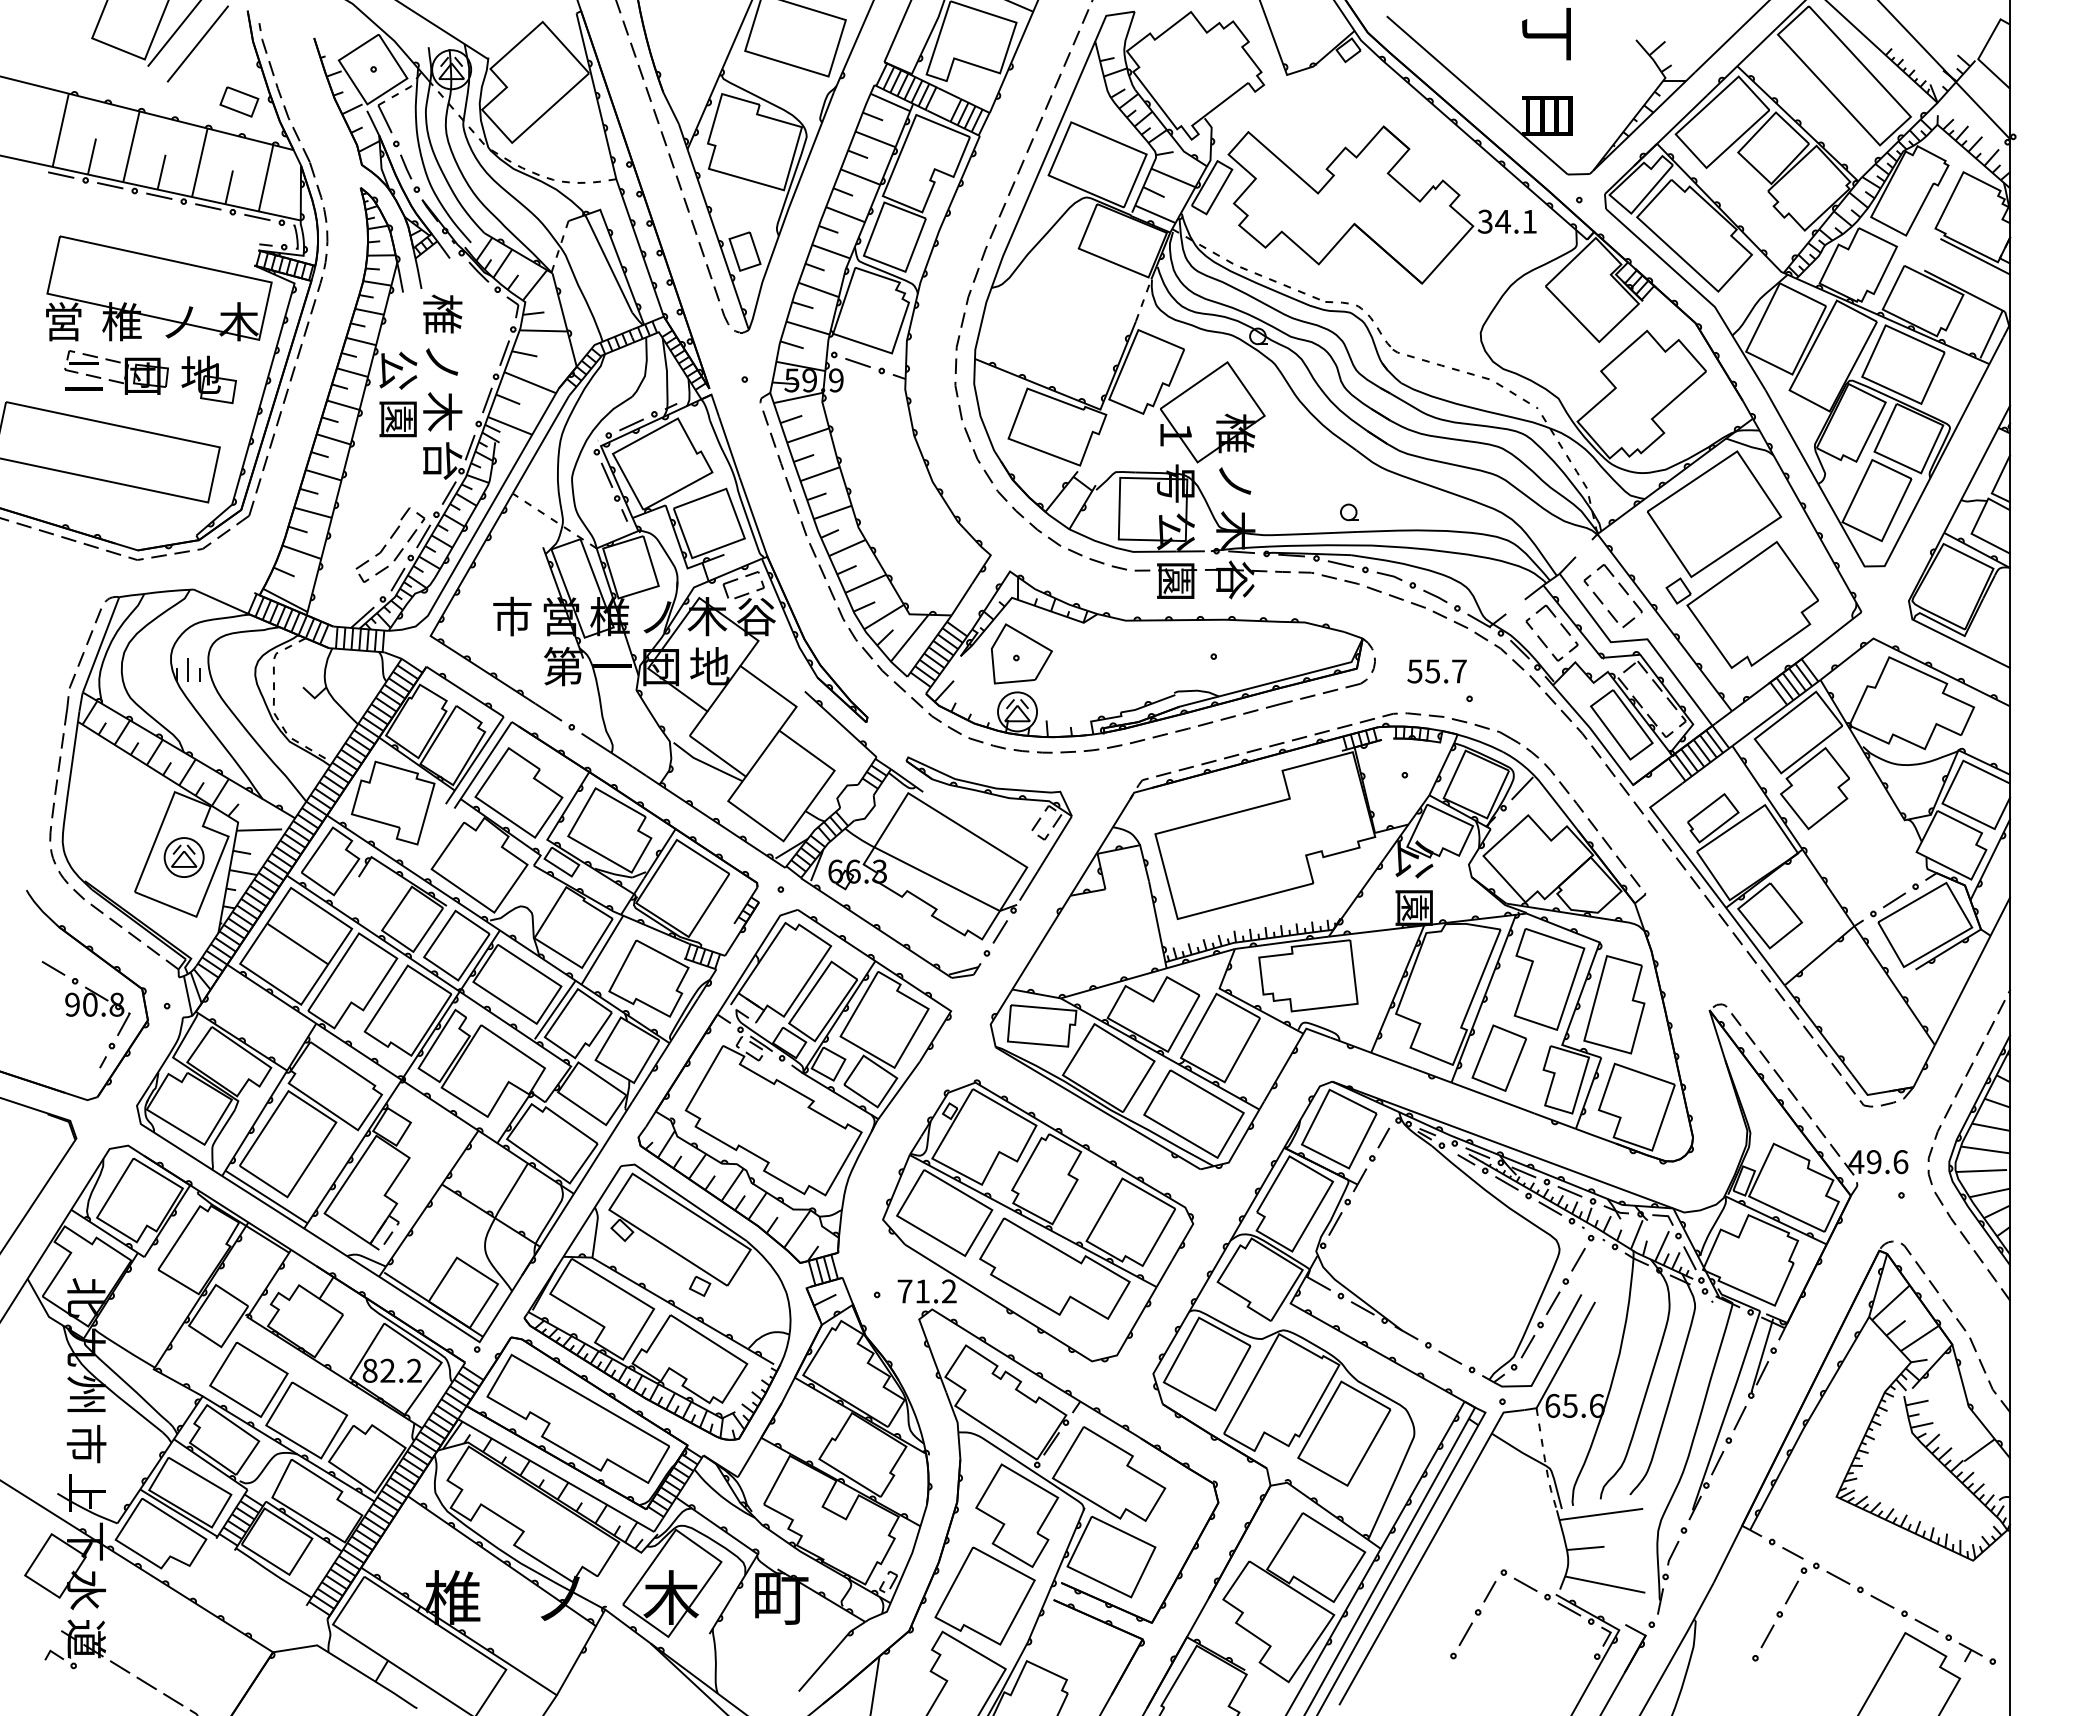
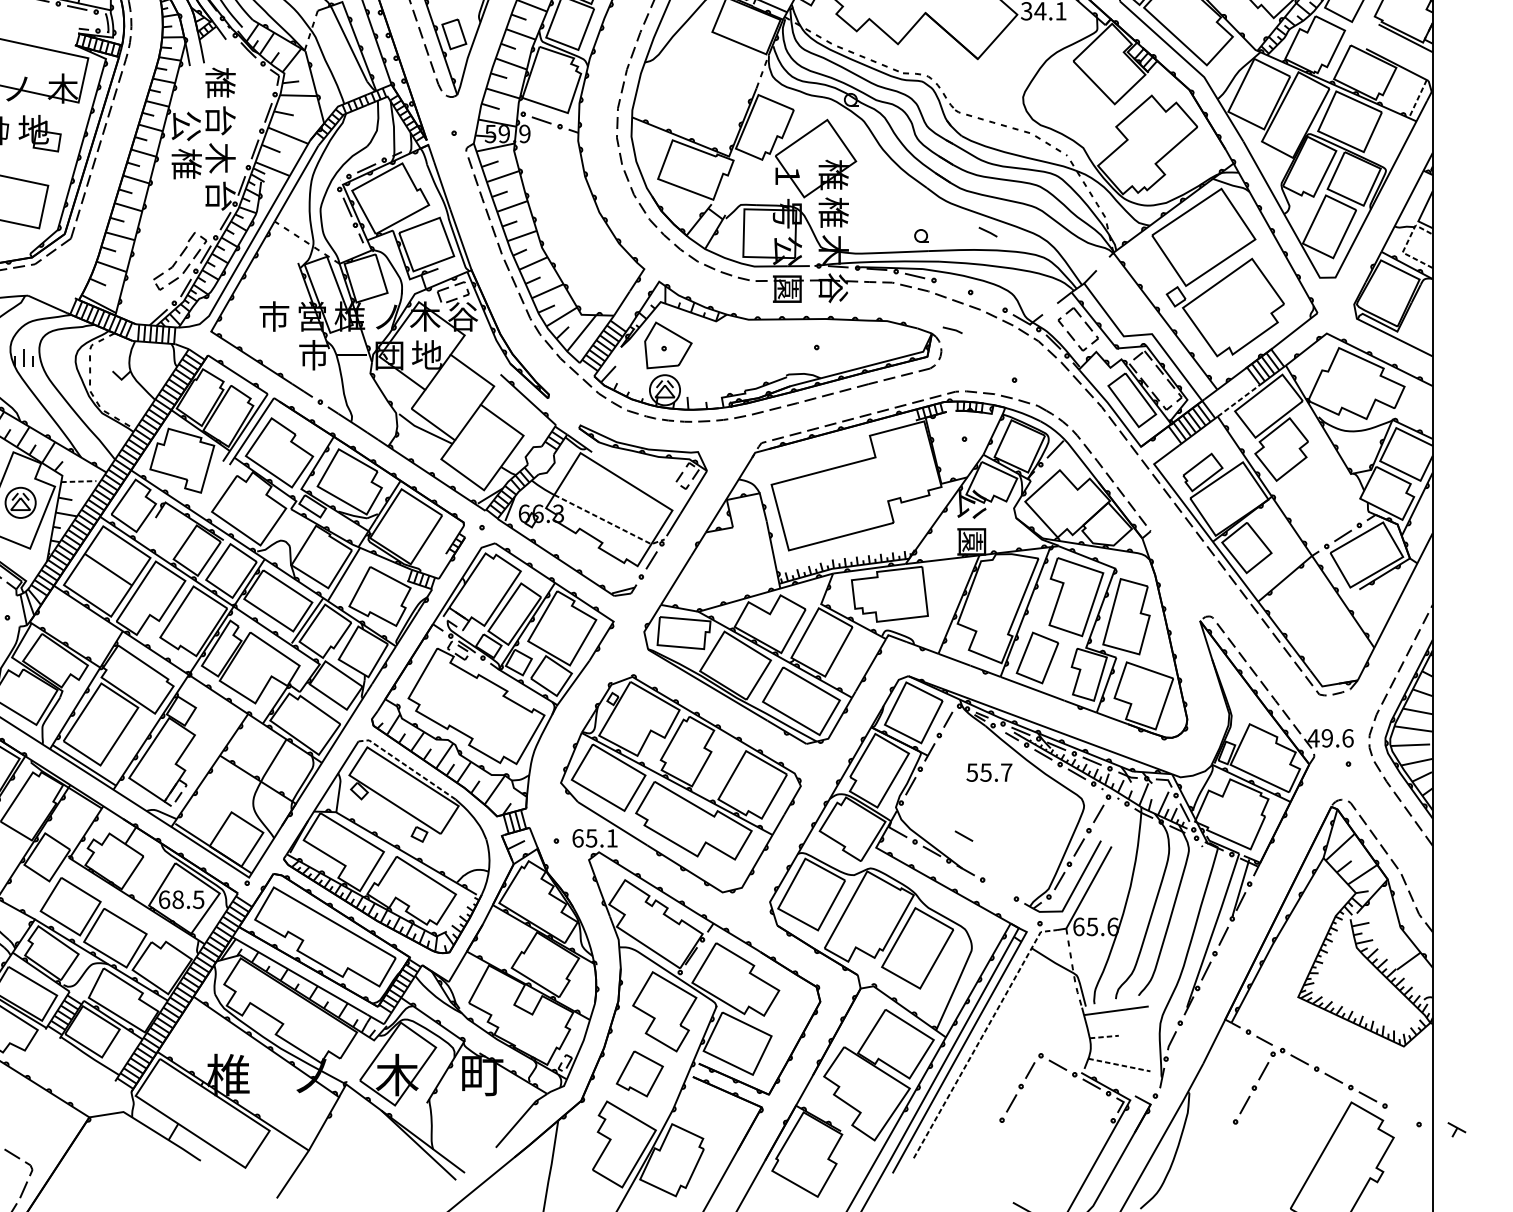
line: (1991, 334) -> (1418, 98), solid -> dashed
text: (442, 363) -> (220, 120), ノ -> 台
text: (398, 419) -> (186, 164), 園 -> 椎
text: (1235, 481) -> (833, 212), ノ -> 椎
line: (1976, 524) -> (1406, 245), solid -> dashed
line: (1389, 576) -> (952, 330), moved
line: (1435, 596) -> (988, 232), moved
part: (1602, 601) -> (1117, 304), removed
text: (563, 666) -> (313, 355), 第 -> 市
text: (1436, 671) -> (988, 772), moved
line: (1758, 726) -> (1237, 401), solid -> dashed
line: (259, 830) -> (78, 481), solid -> dashed
line: (946, 883) -> (610, 522), solid -> dashed
line: (684, 1198) -> (407, 766), solid -> dashed
text: (926, 1291) -> (594, 838), 71.2 -> 65.1
line: (1450, 1357) -> (964, 836), moved
text: (391, 1370) -> (180, 899), 82.2 -> 68.5
line: (1427, 1548) -> (982, 1037), solid -> dashed
line: (1585, 1548) -> (1104, 1037), solid -> dashed
line: (1605, 1584) -> (1119, 1064), solid -> dashed
part: (984, 1595) -> (639, 1073), size x0.6
part: (1970, 1652) -> (1456, 1129), moved

